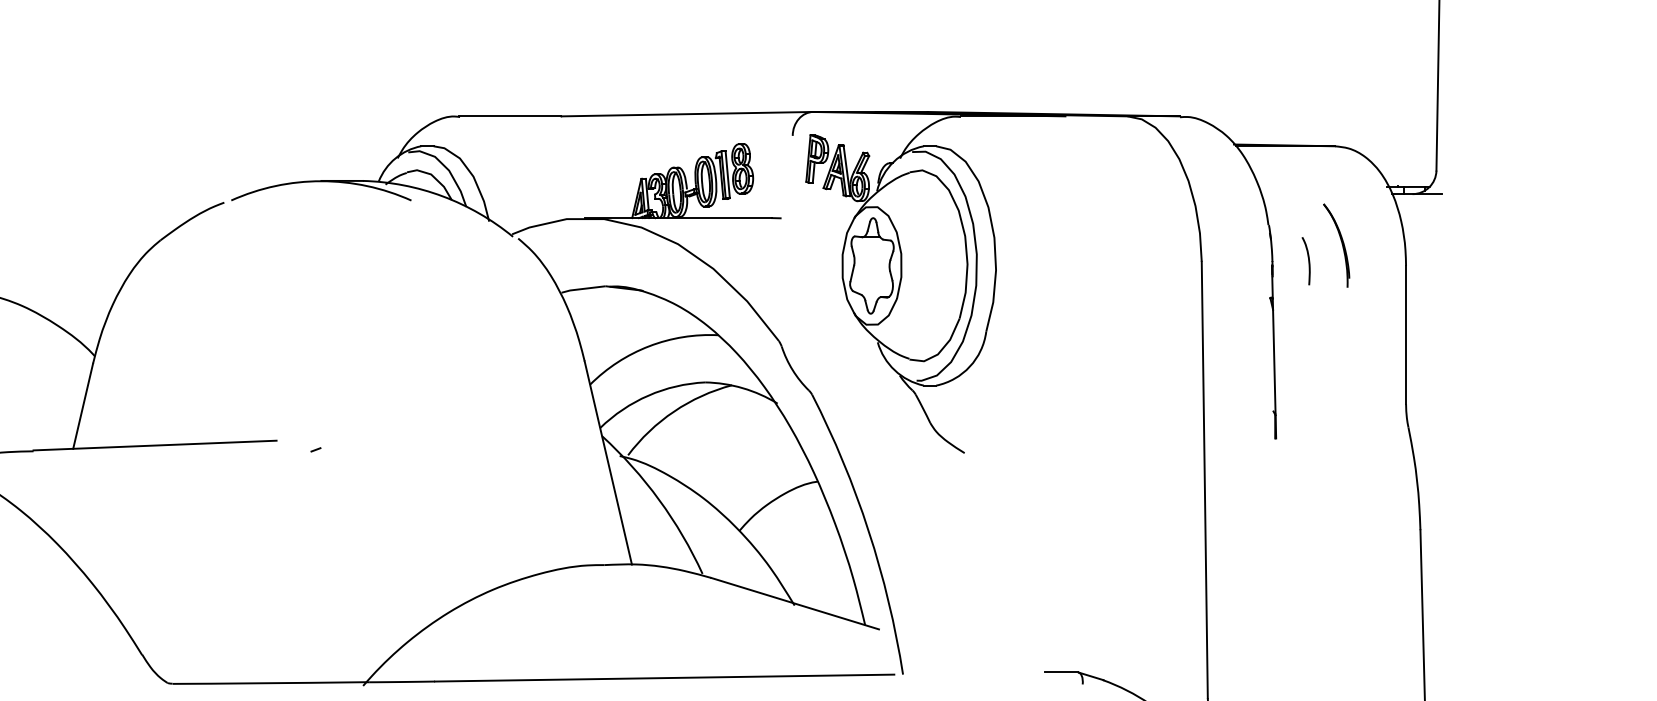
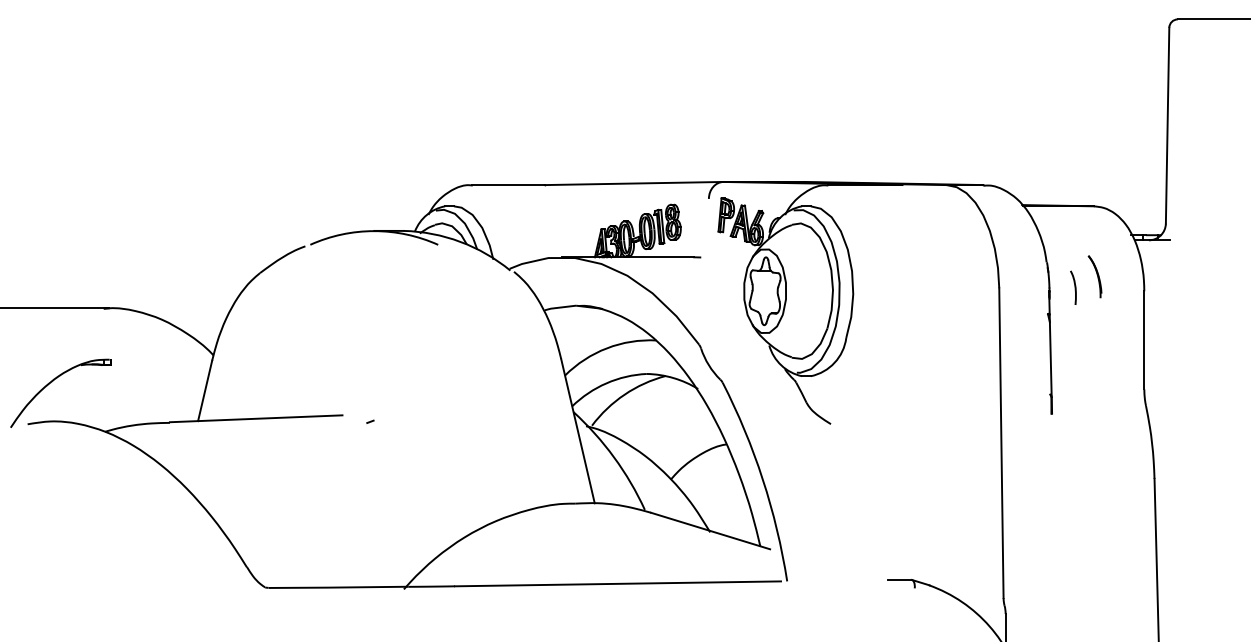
part: (1335, 245) -> (1094, 276), size x0.71

